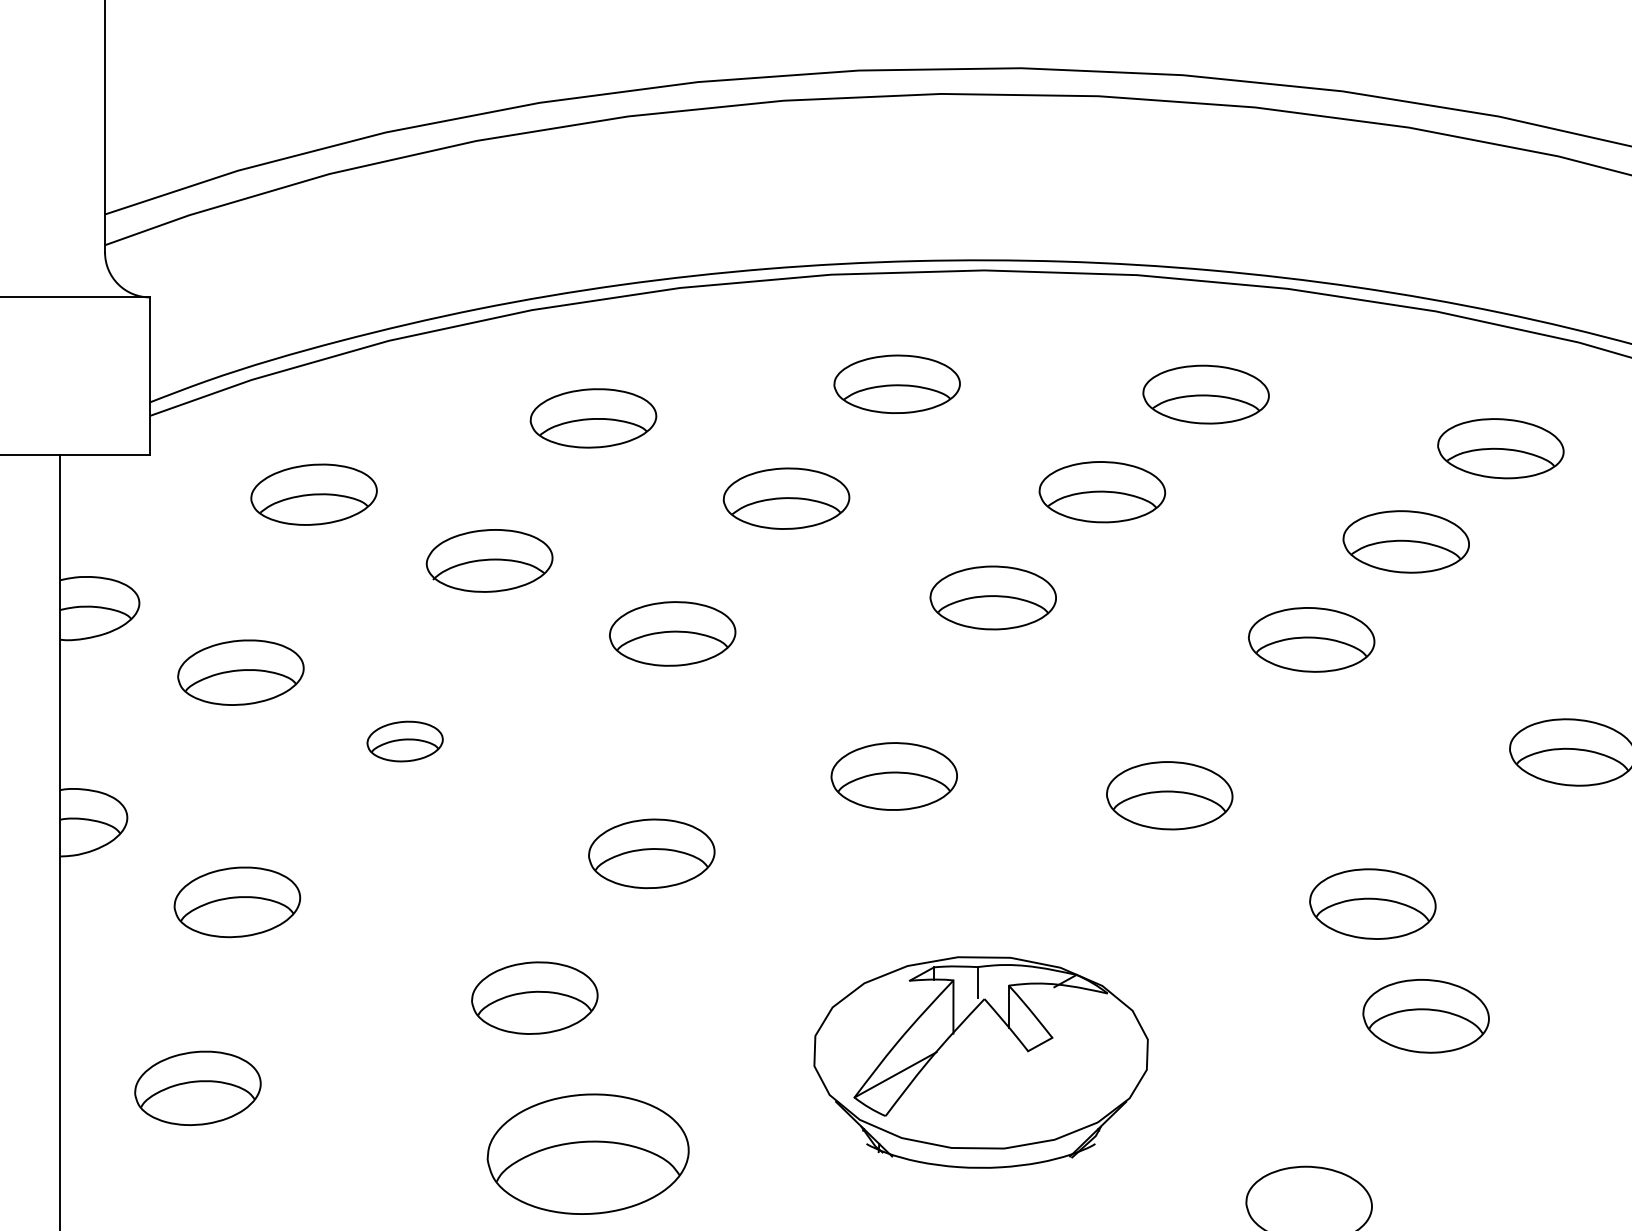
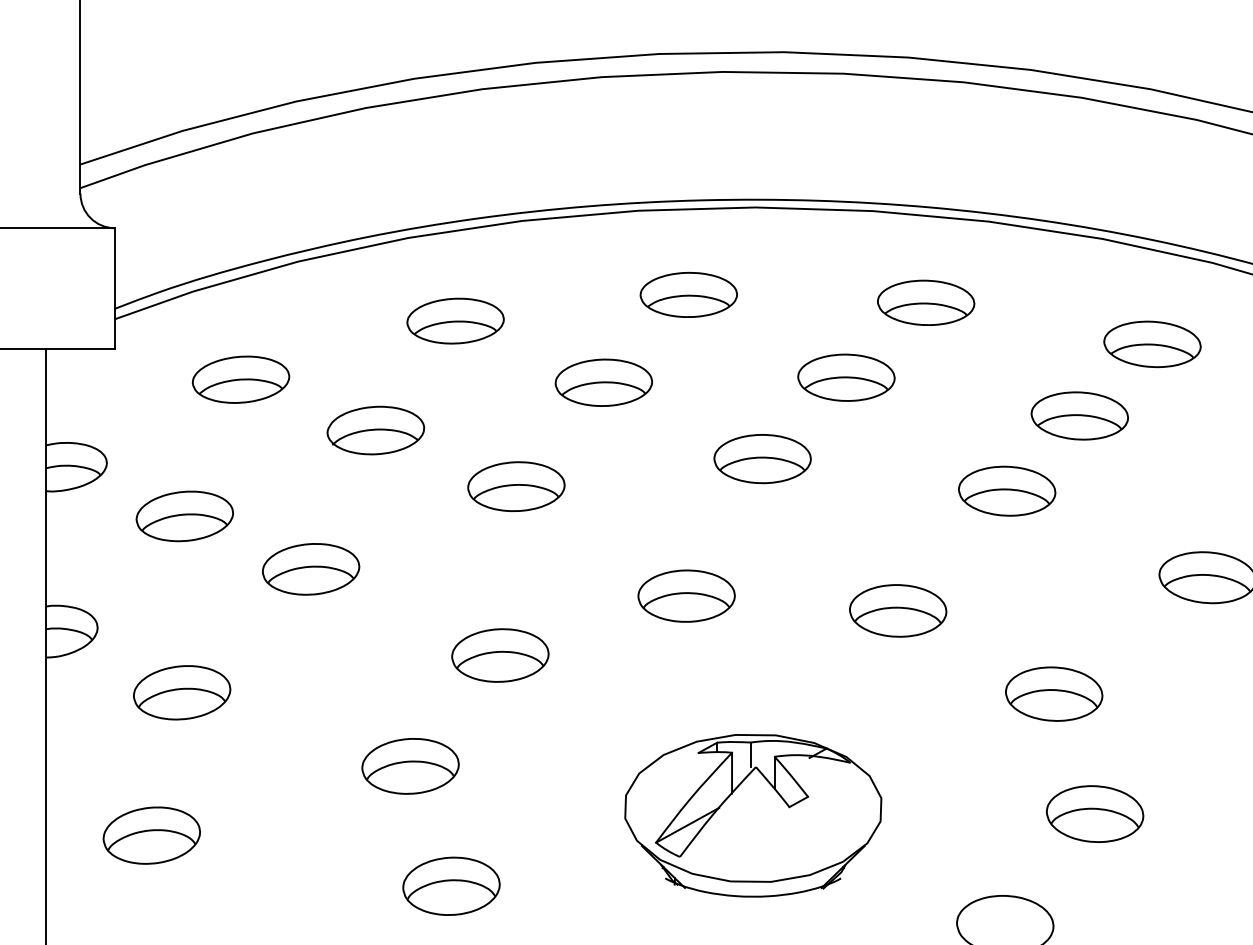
part: (404, 741) -> (310, 569), size x1.67
part: (1425, 1016) -> (1094, 814), moved
part: (587, 1154) -> (451, 886), size x0.62

